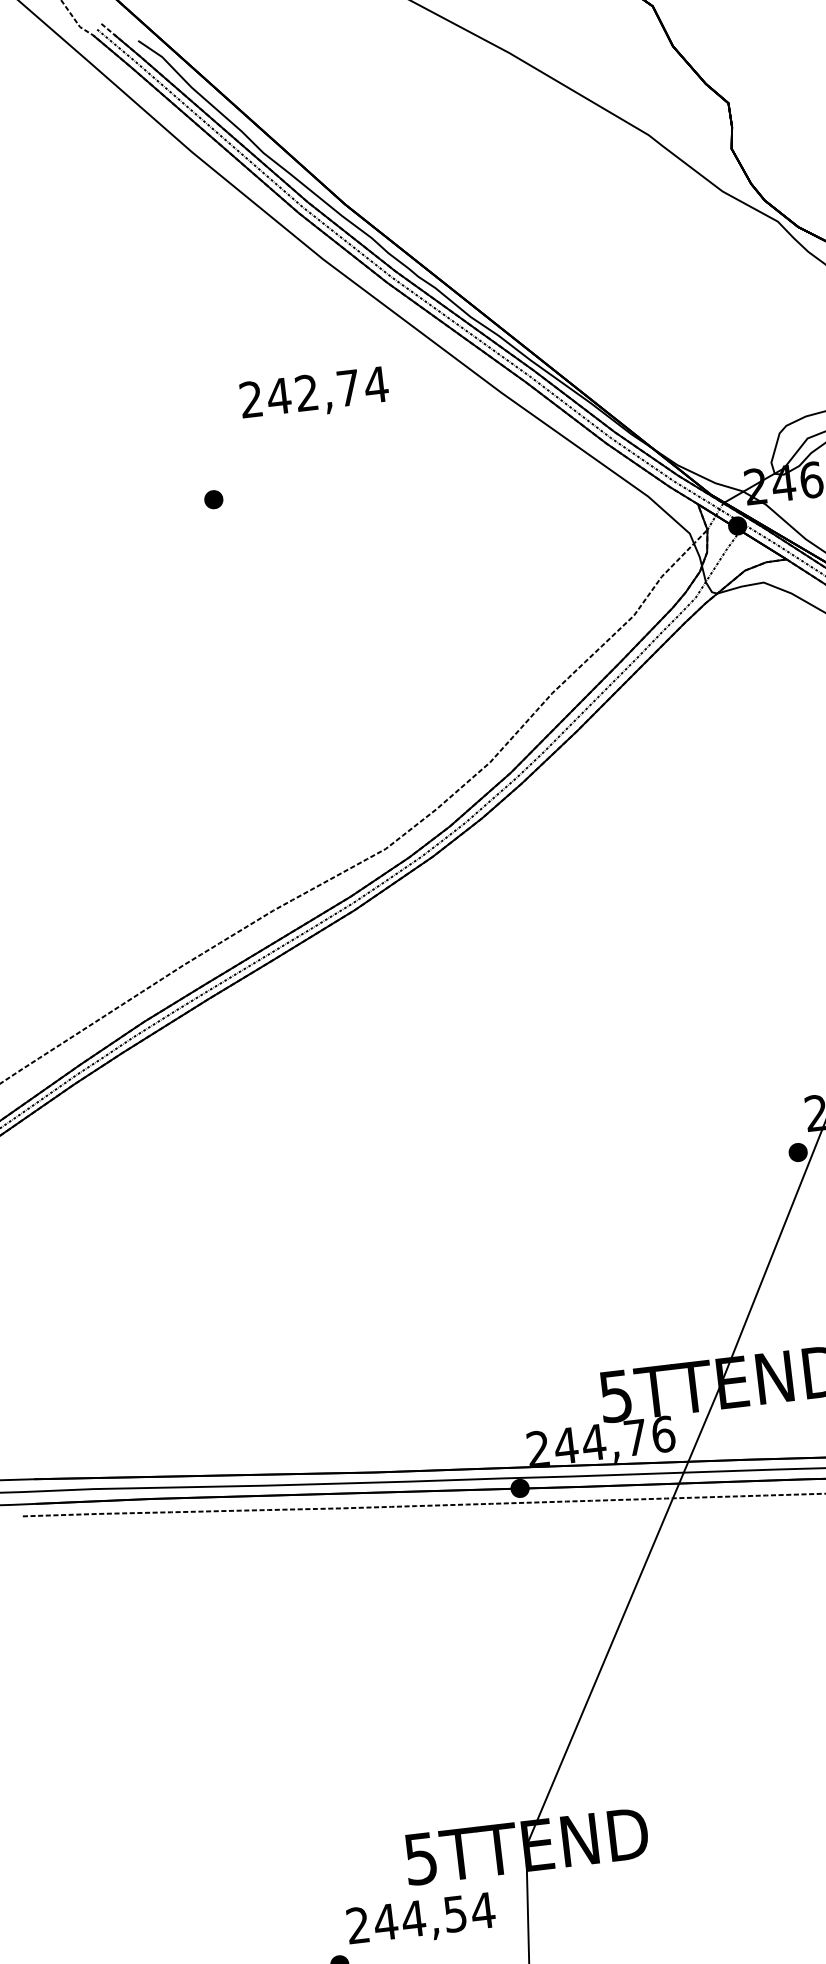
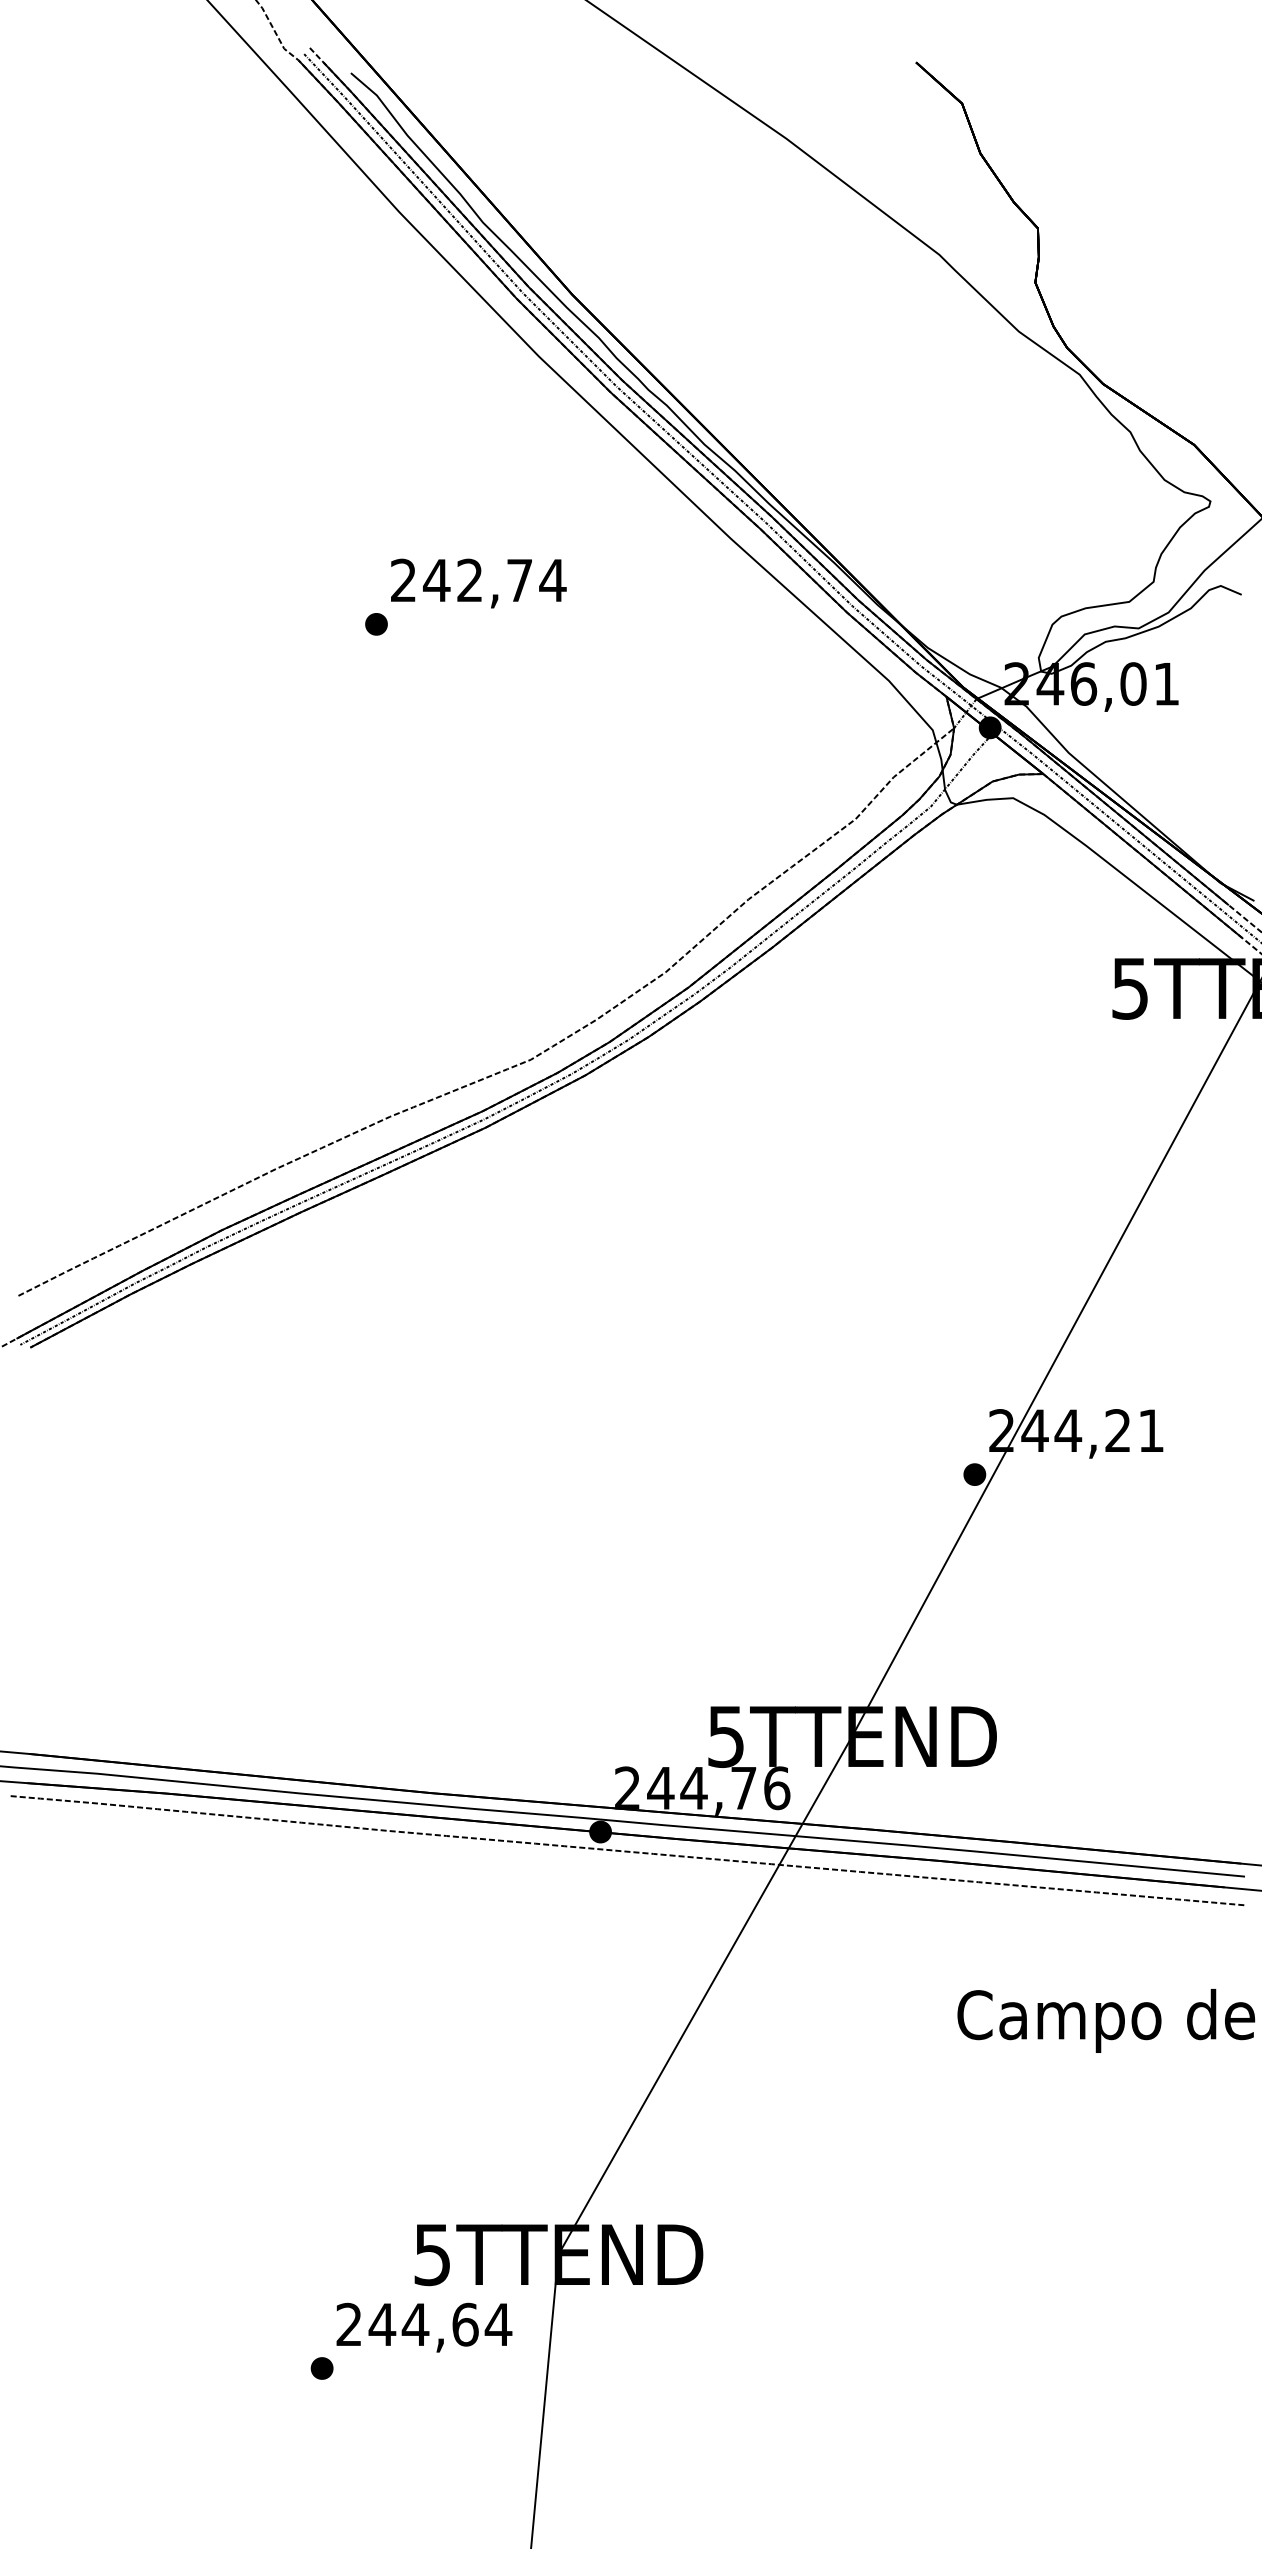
text: (314, 394) -> (478, 583), moved
text: (455, 1913) -> (465, 2324), 244,54 -> 244,64

